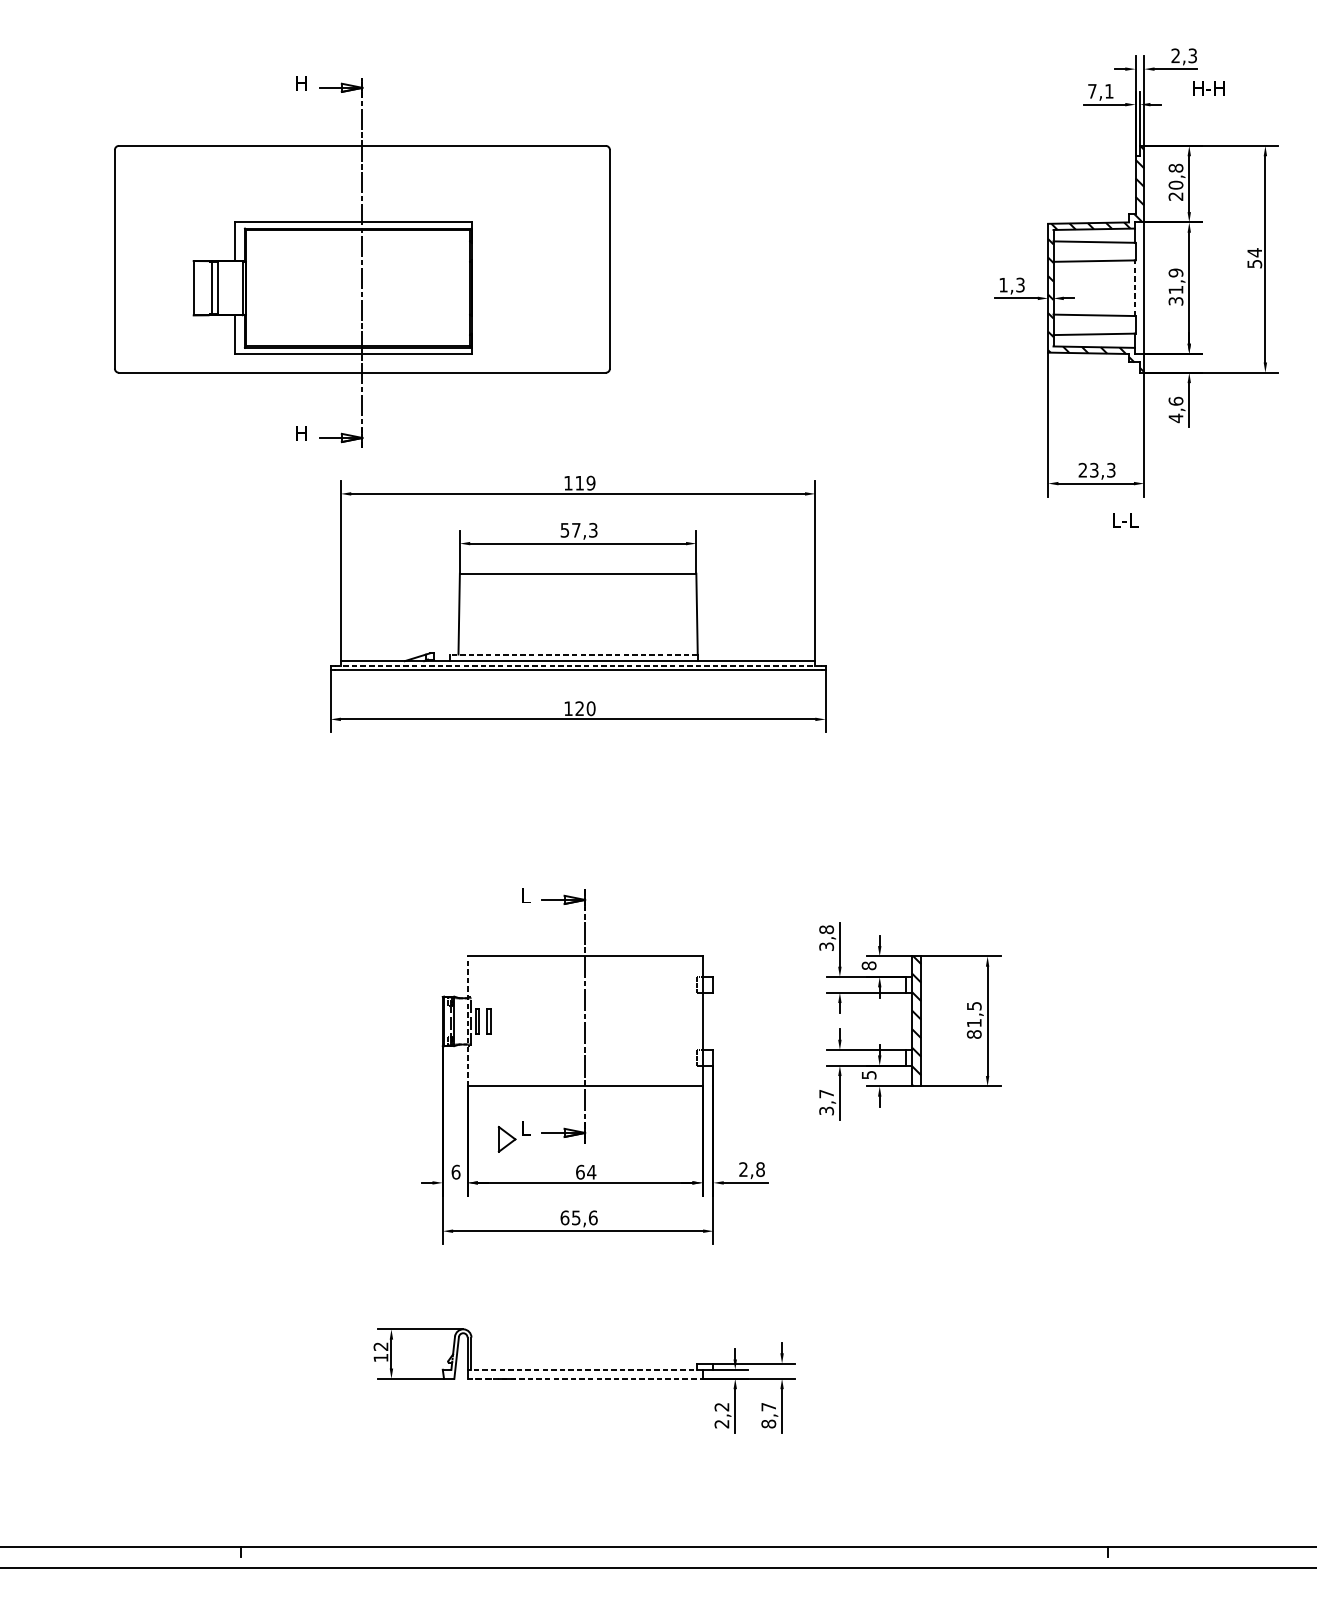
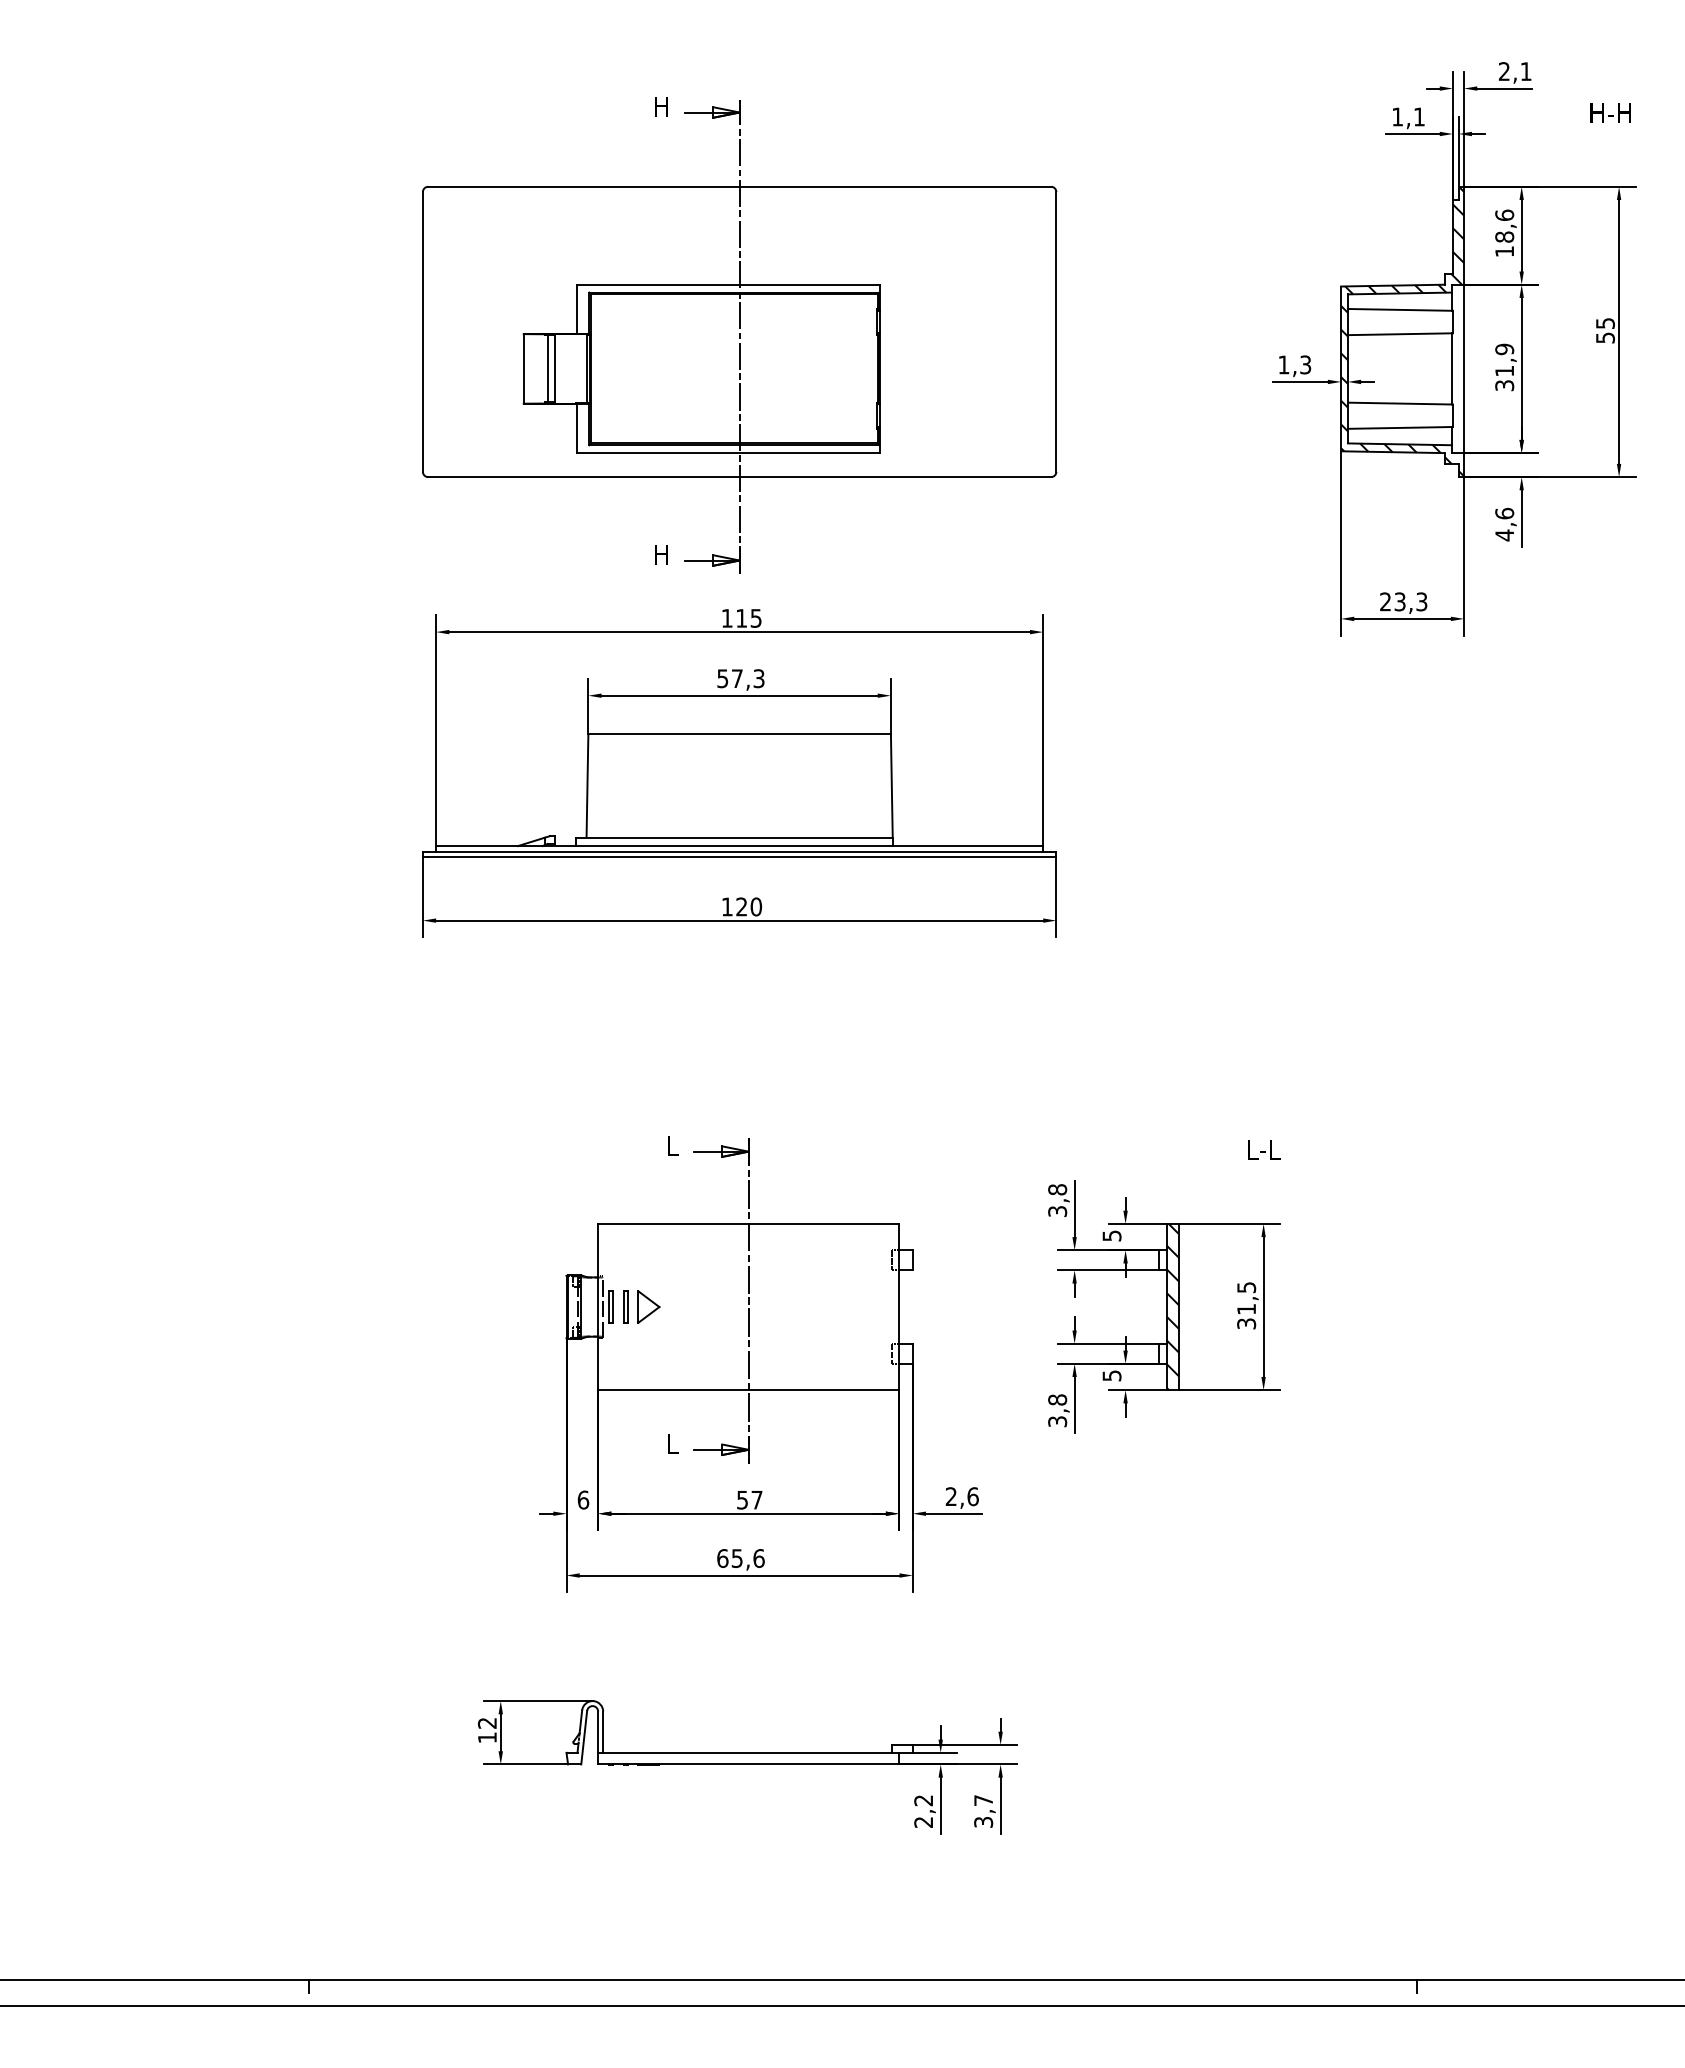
text: (1192, 55) -> (1525, 71), 2,3 -> 2,1
text: (1208, 87) -> (1610, 112), moved
text: (1092, 90) -> (1397, 116), 7,1 -> 1,1
text: (1175, 182) -> (1504, 233), 20,8 -> 18,6
text: (1254, 252) -> (1605, 323), 54 -> 55
part: (362, 262) -> (739, 335), moved
line: (1134, 287) -> (1451, 368), dashed -> solid
text: (590, 483) -> (755, 618), 119 -> 115
text: (1125, 520) -> (1264, 1149), moved
line: (573, 654) -> (733, 837), dashed -> solid
line: (578, 665) -> (739, 851), dashed -> solid
text: (868, 965) -> (1111, 1235), 8 -> 5
line: (467, 1020) -> (598, 1306), dashed -> solid
text: (974, 1034) -> (1246, 1323), 81,5 -> 31,5
text: (826, 1093) -> (1057, 1399), 3,7 -> 3,8
part: (506, 1138) -> (648, 1306), moved
text: (760, 1169) -> (972, 1496), 2,8 -> 2,6
text: (586, 1171) -> (750, 1499), 64 -> 57
line: (585, 1369) -> (748, 1752), dashed -> solid
line: (585, 1378) -> (749, 1764), dashed -> solid
text: (768, 1423) -> (983, 1821), 8,7 -> 3,7

